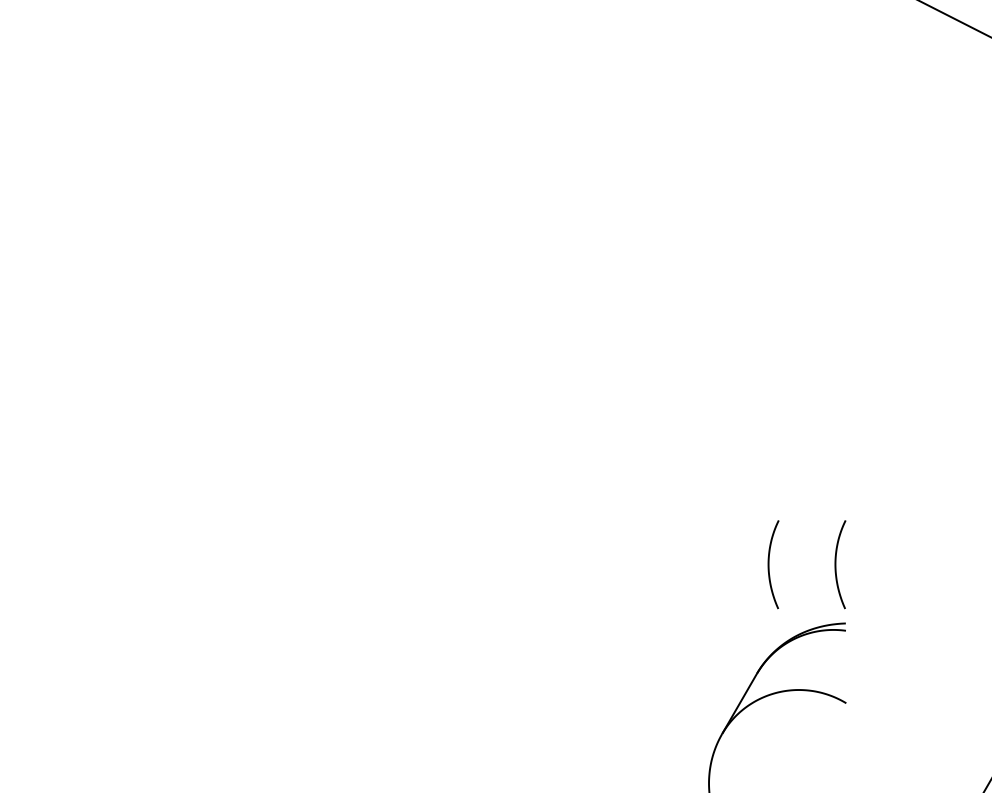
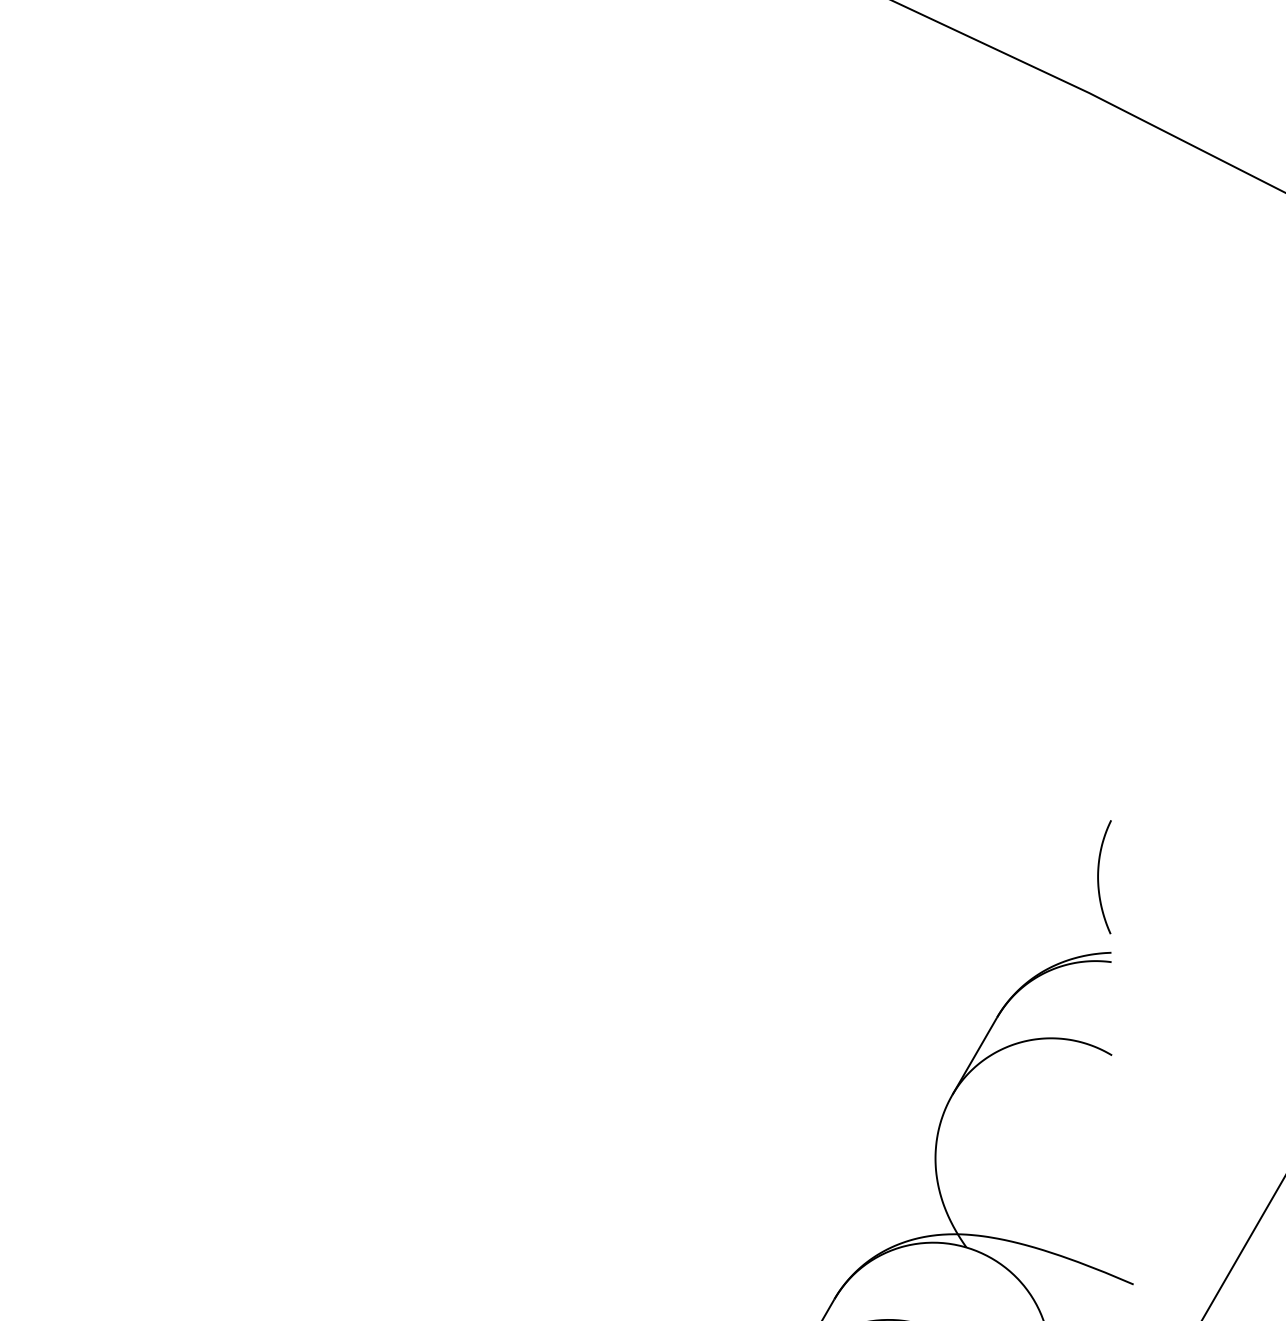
curve: (768, 564) -> (1012, 877), removed

